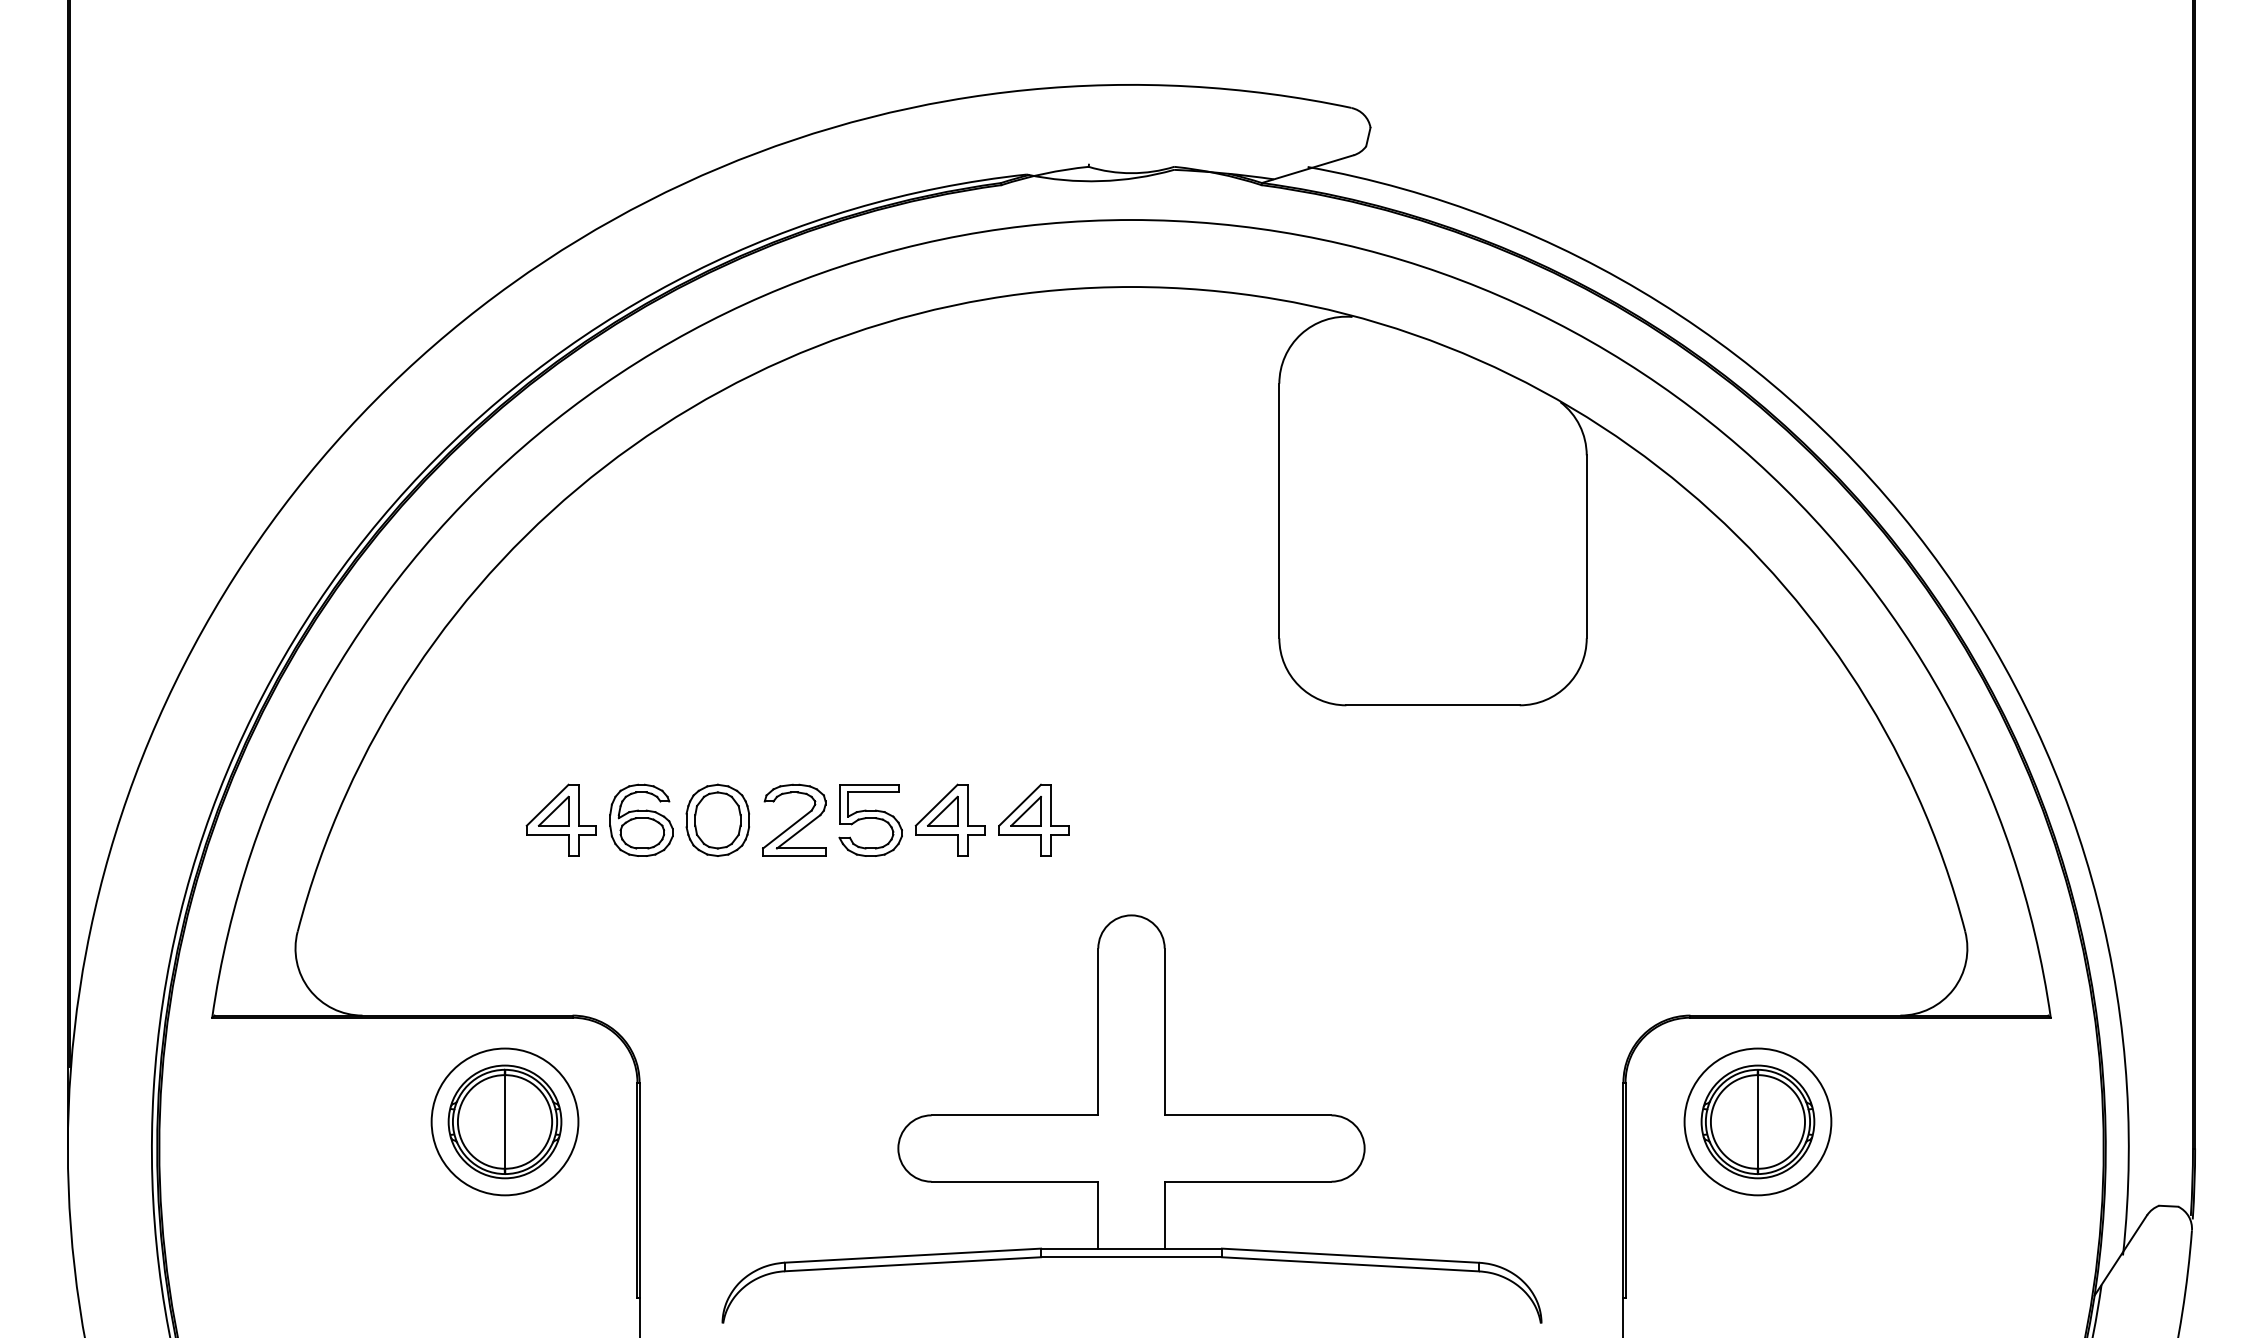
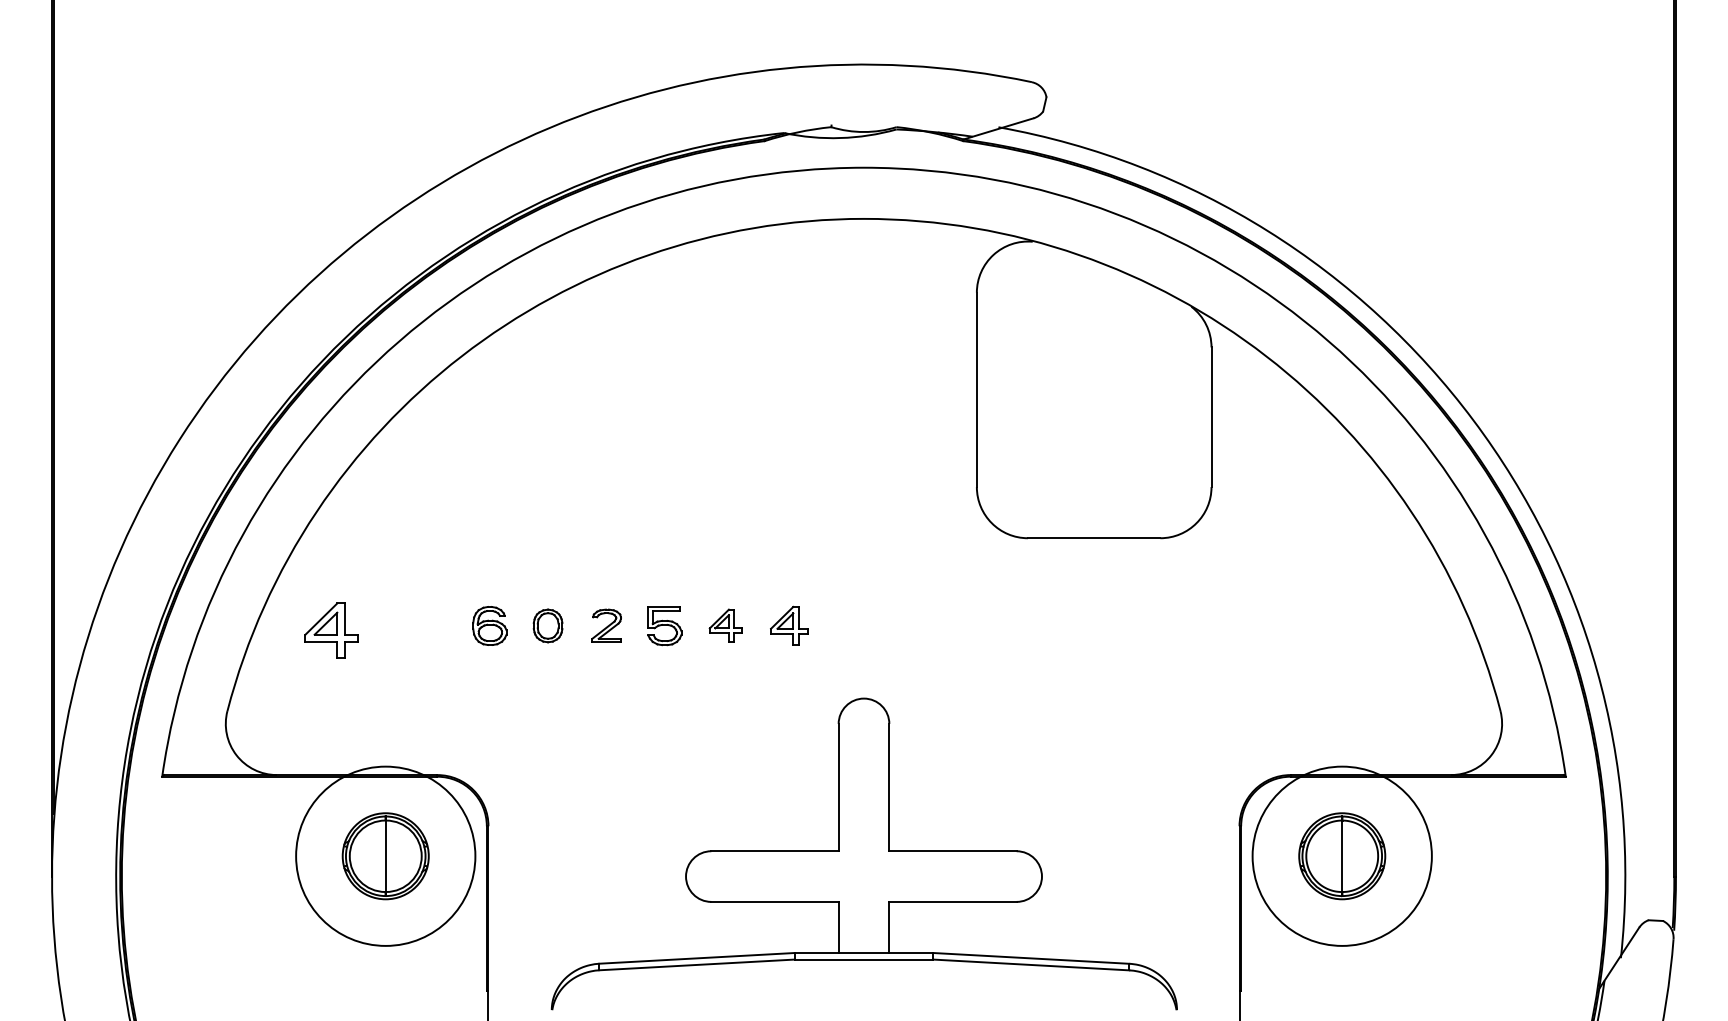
part: (560, 819) -> (331, 629), moved
part: (641, 819) -> (489, 625), size x0.7
part: (717, 819) -> (547, 625), size x0.6
part: (794, 819) -> (606, 625), size x0.6
part: (949, 819) -> (725, 625), size x0.6
part: (1033, 819) -> (789, 625), size x0.7
part: (870, 820) -> (664, 626), size x0.7
circle: (504, 1121) -> (385, 855), size x1.6
circle: (1757, 1121) -> (1341, 855), size x1.6

